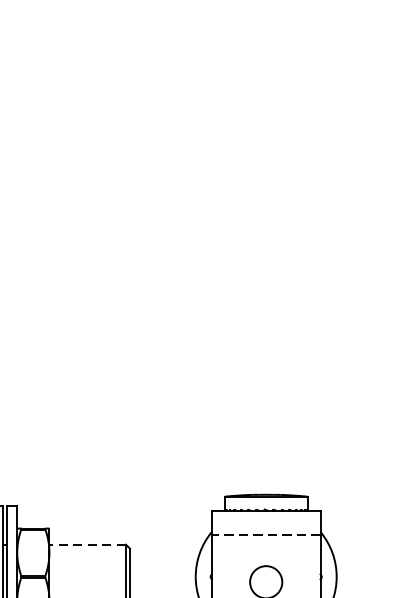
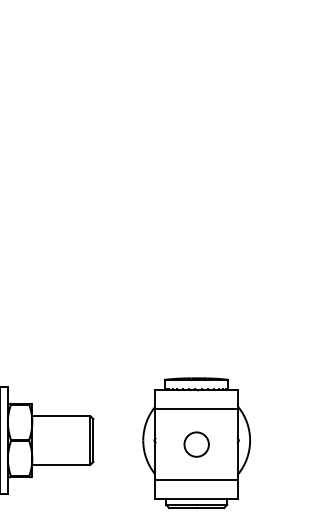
line: (265, 534) -> (196, 408), dashed -> solid
line: (86, 545) -> (60, 416), dashed -> solid

